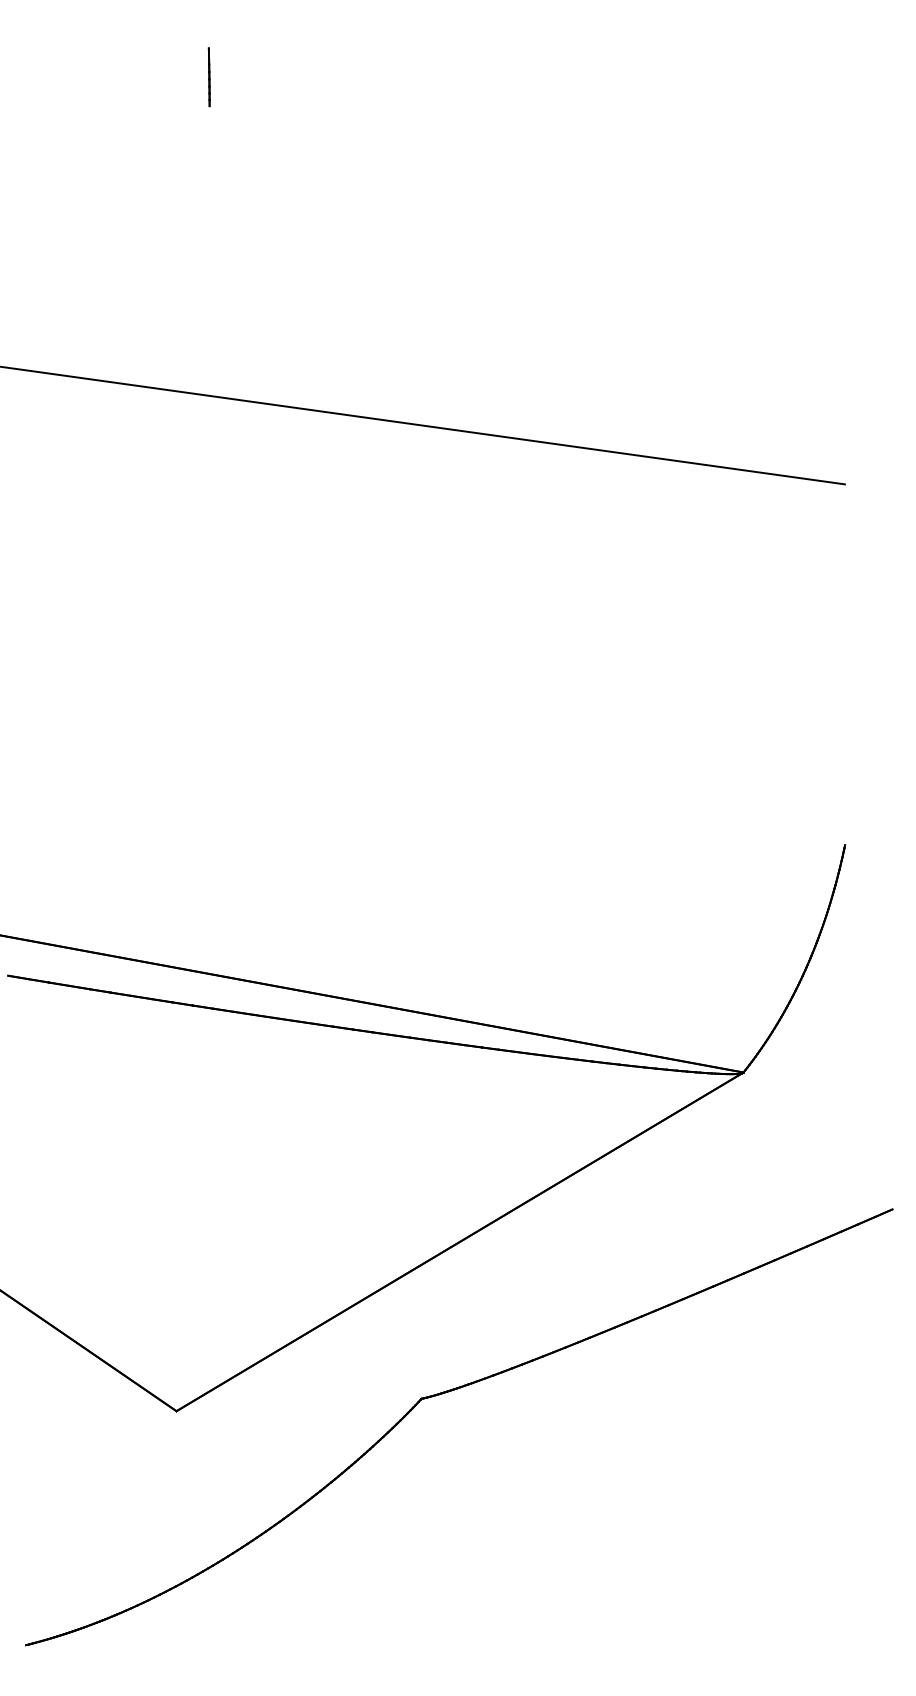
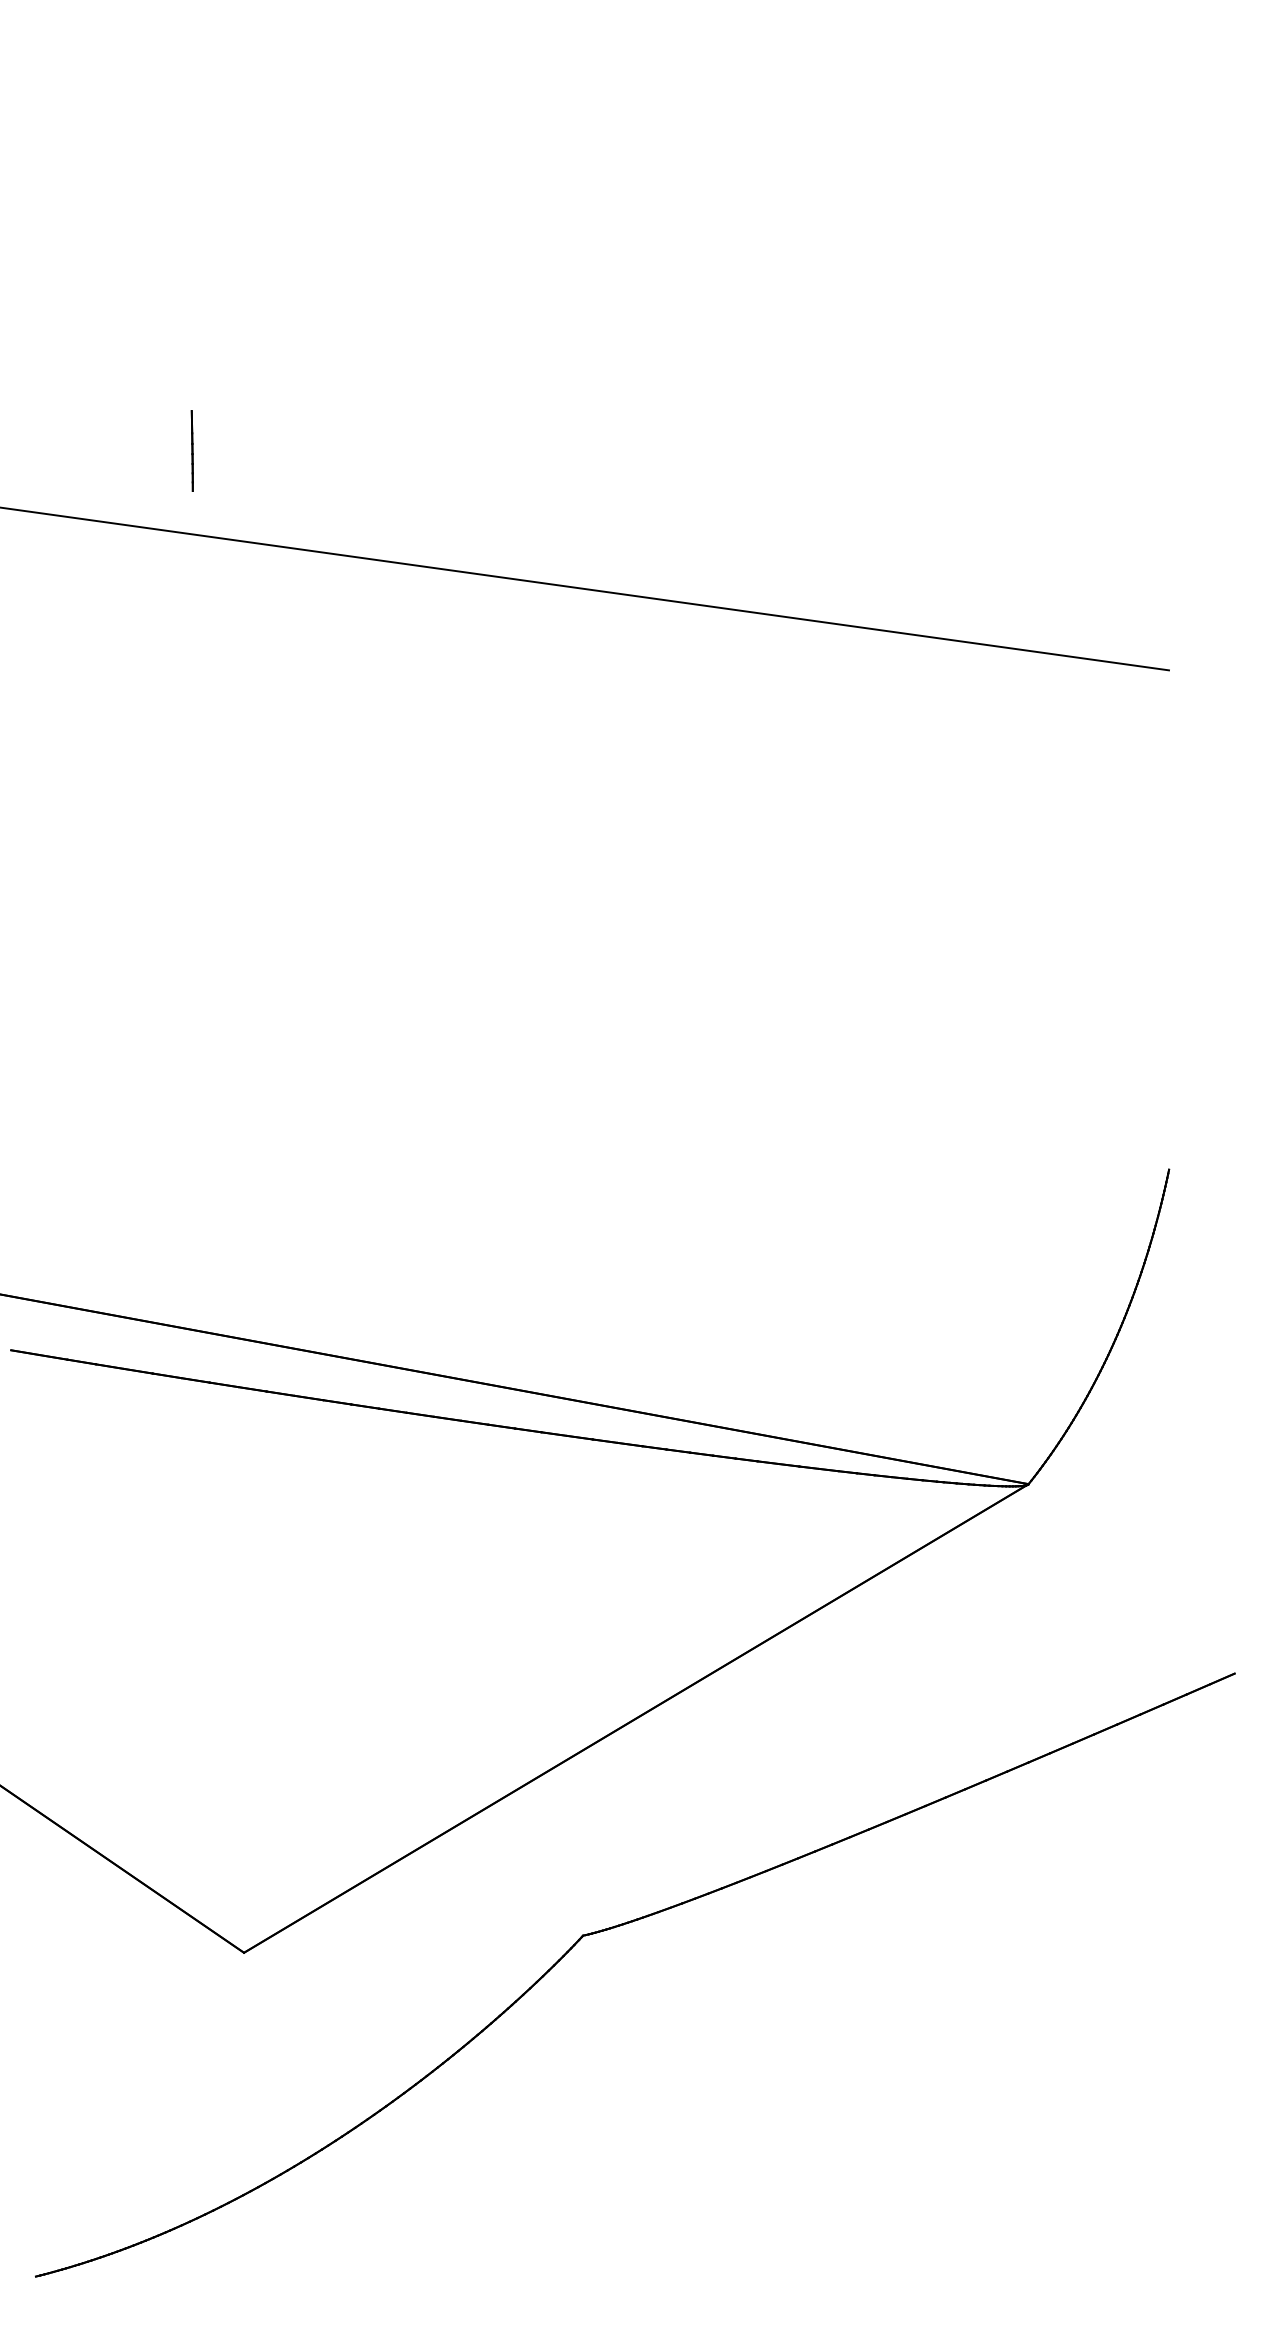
line: (208, 76) -> (191, 450), moved

